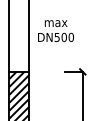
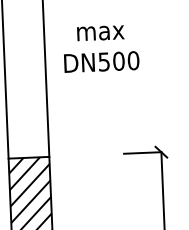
text: (55, 30) -> (100, 47), moved

